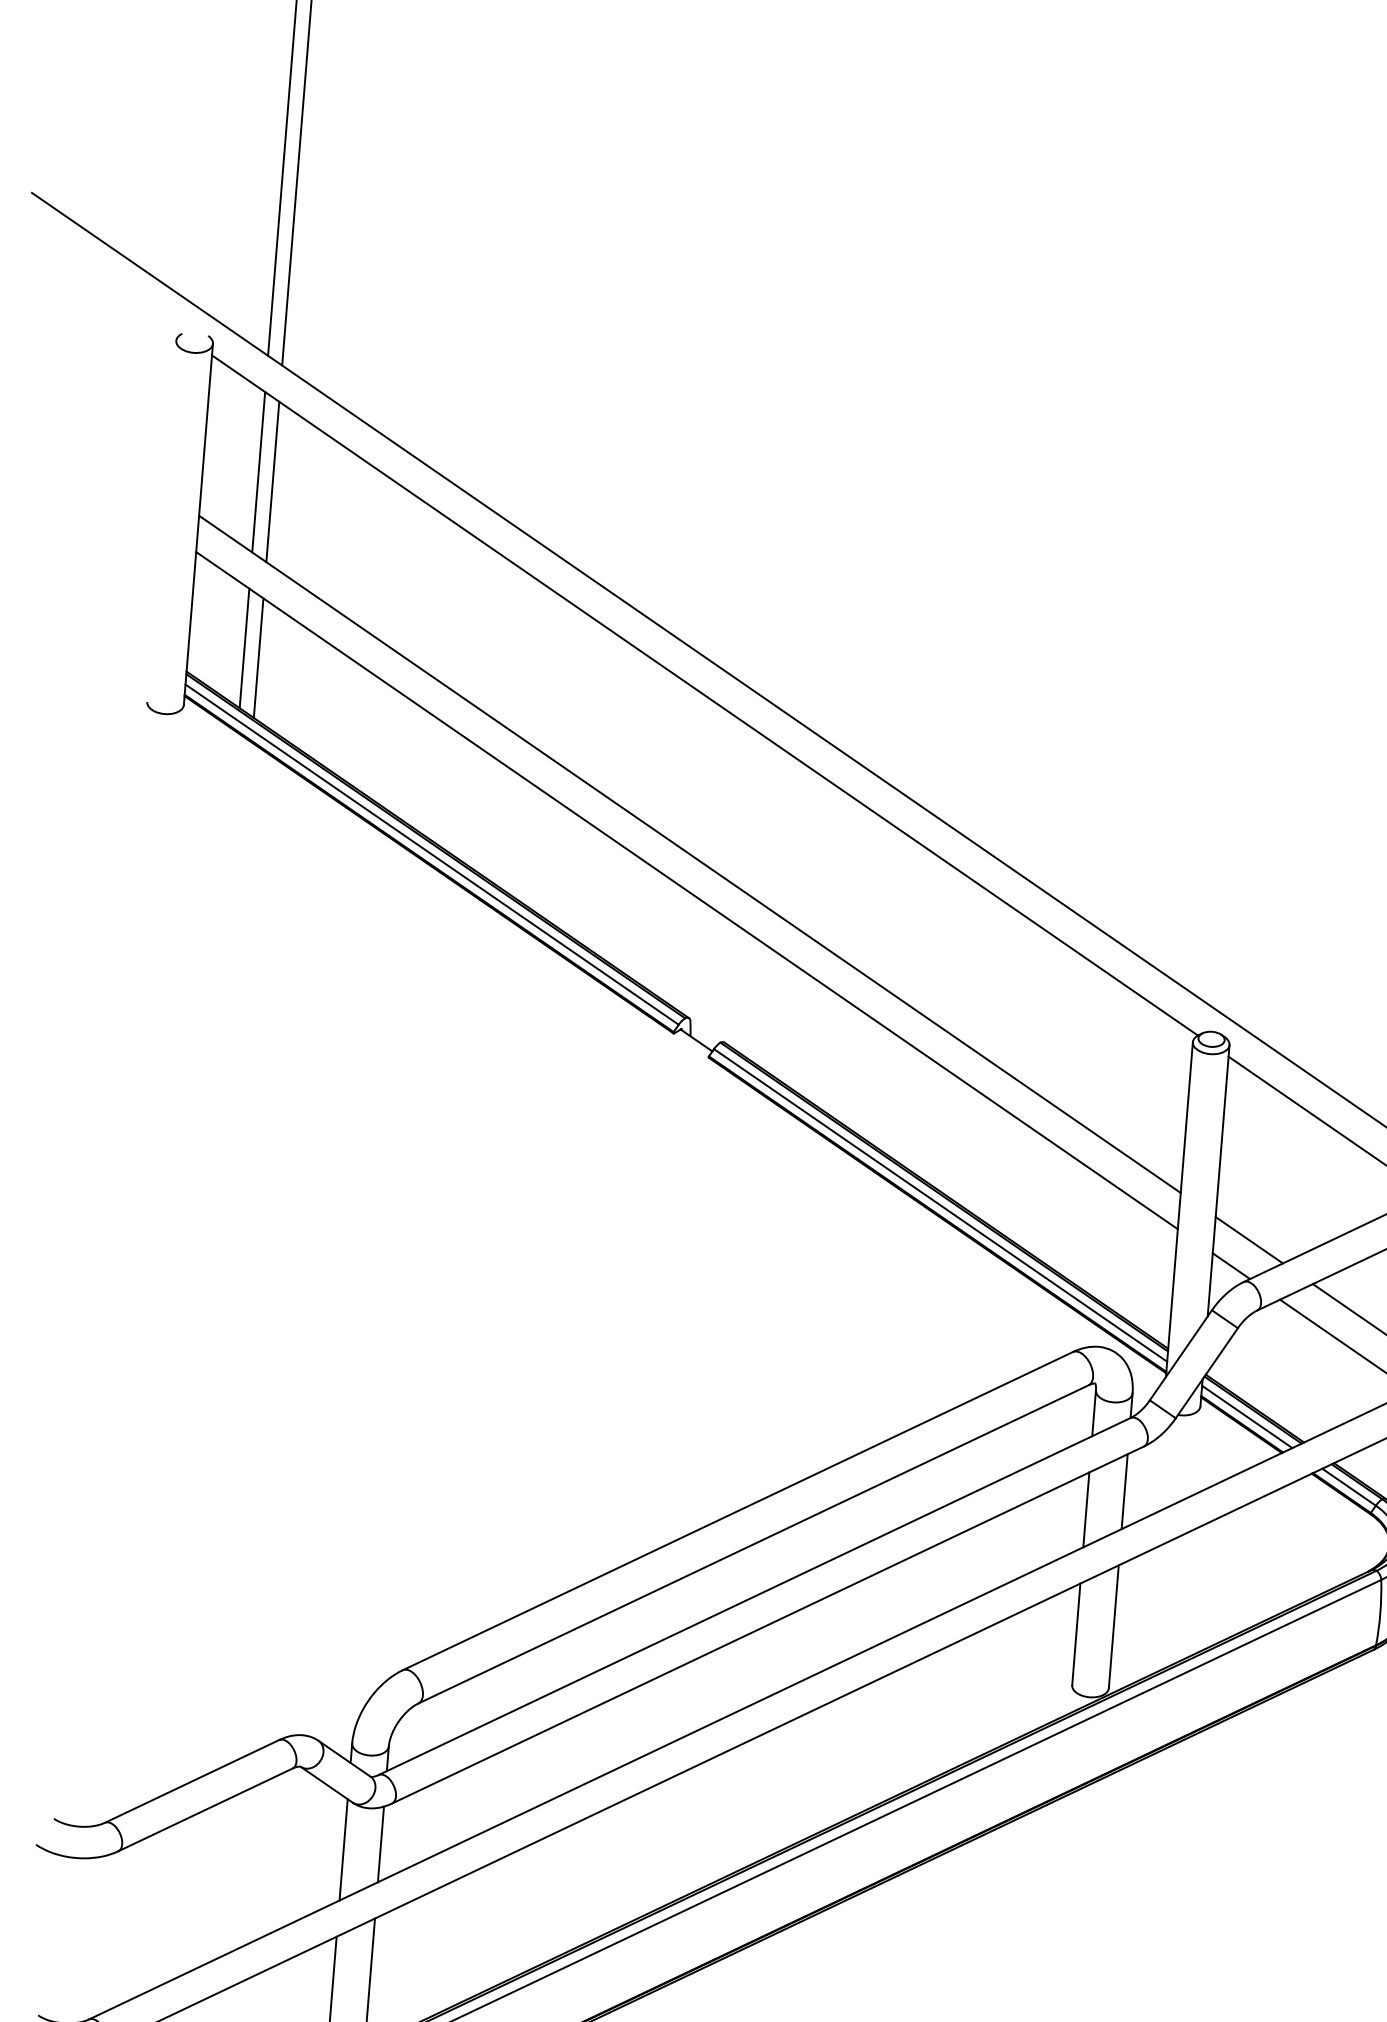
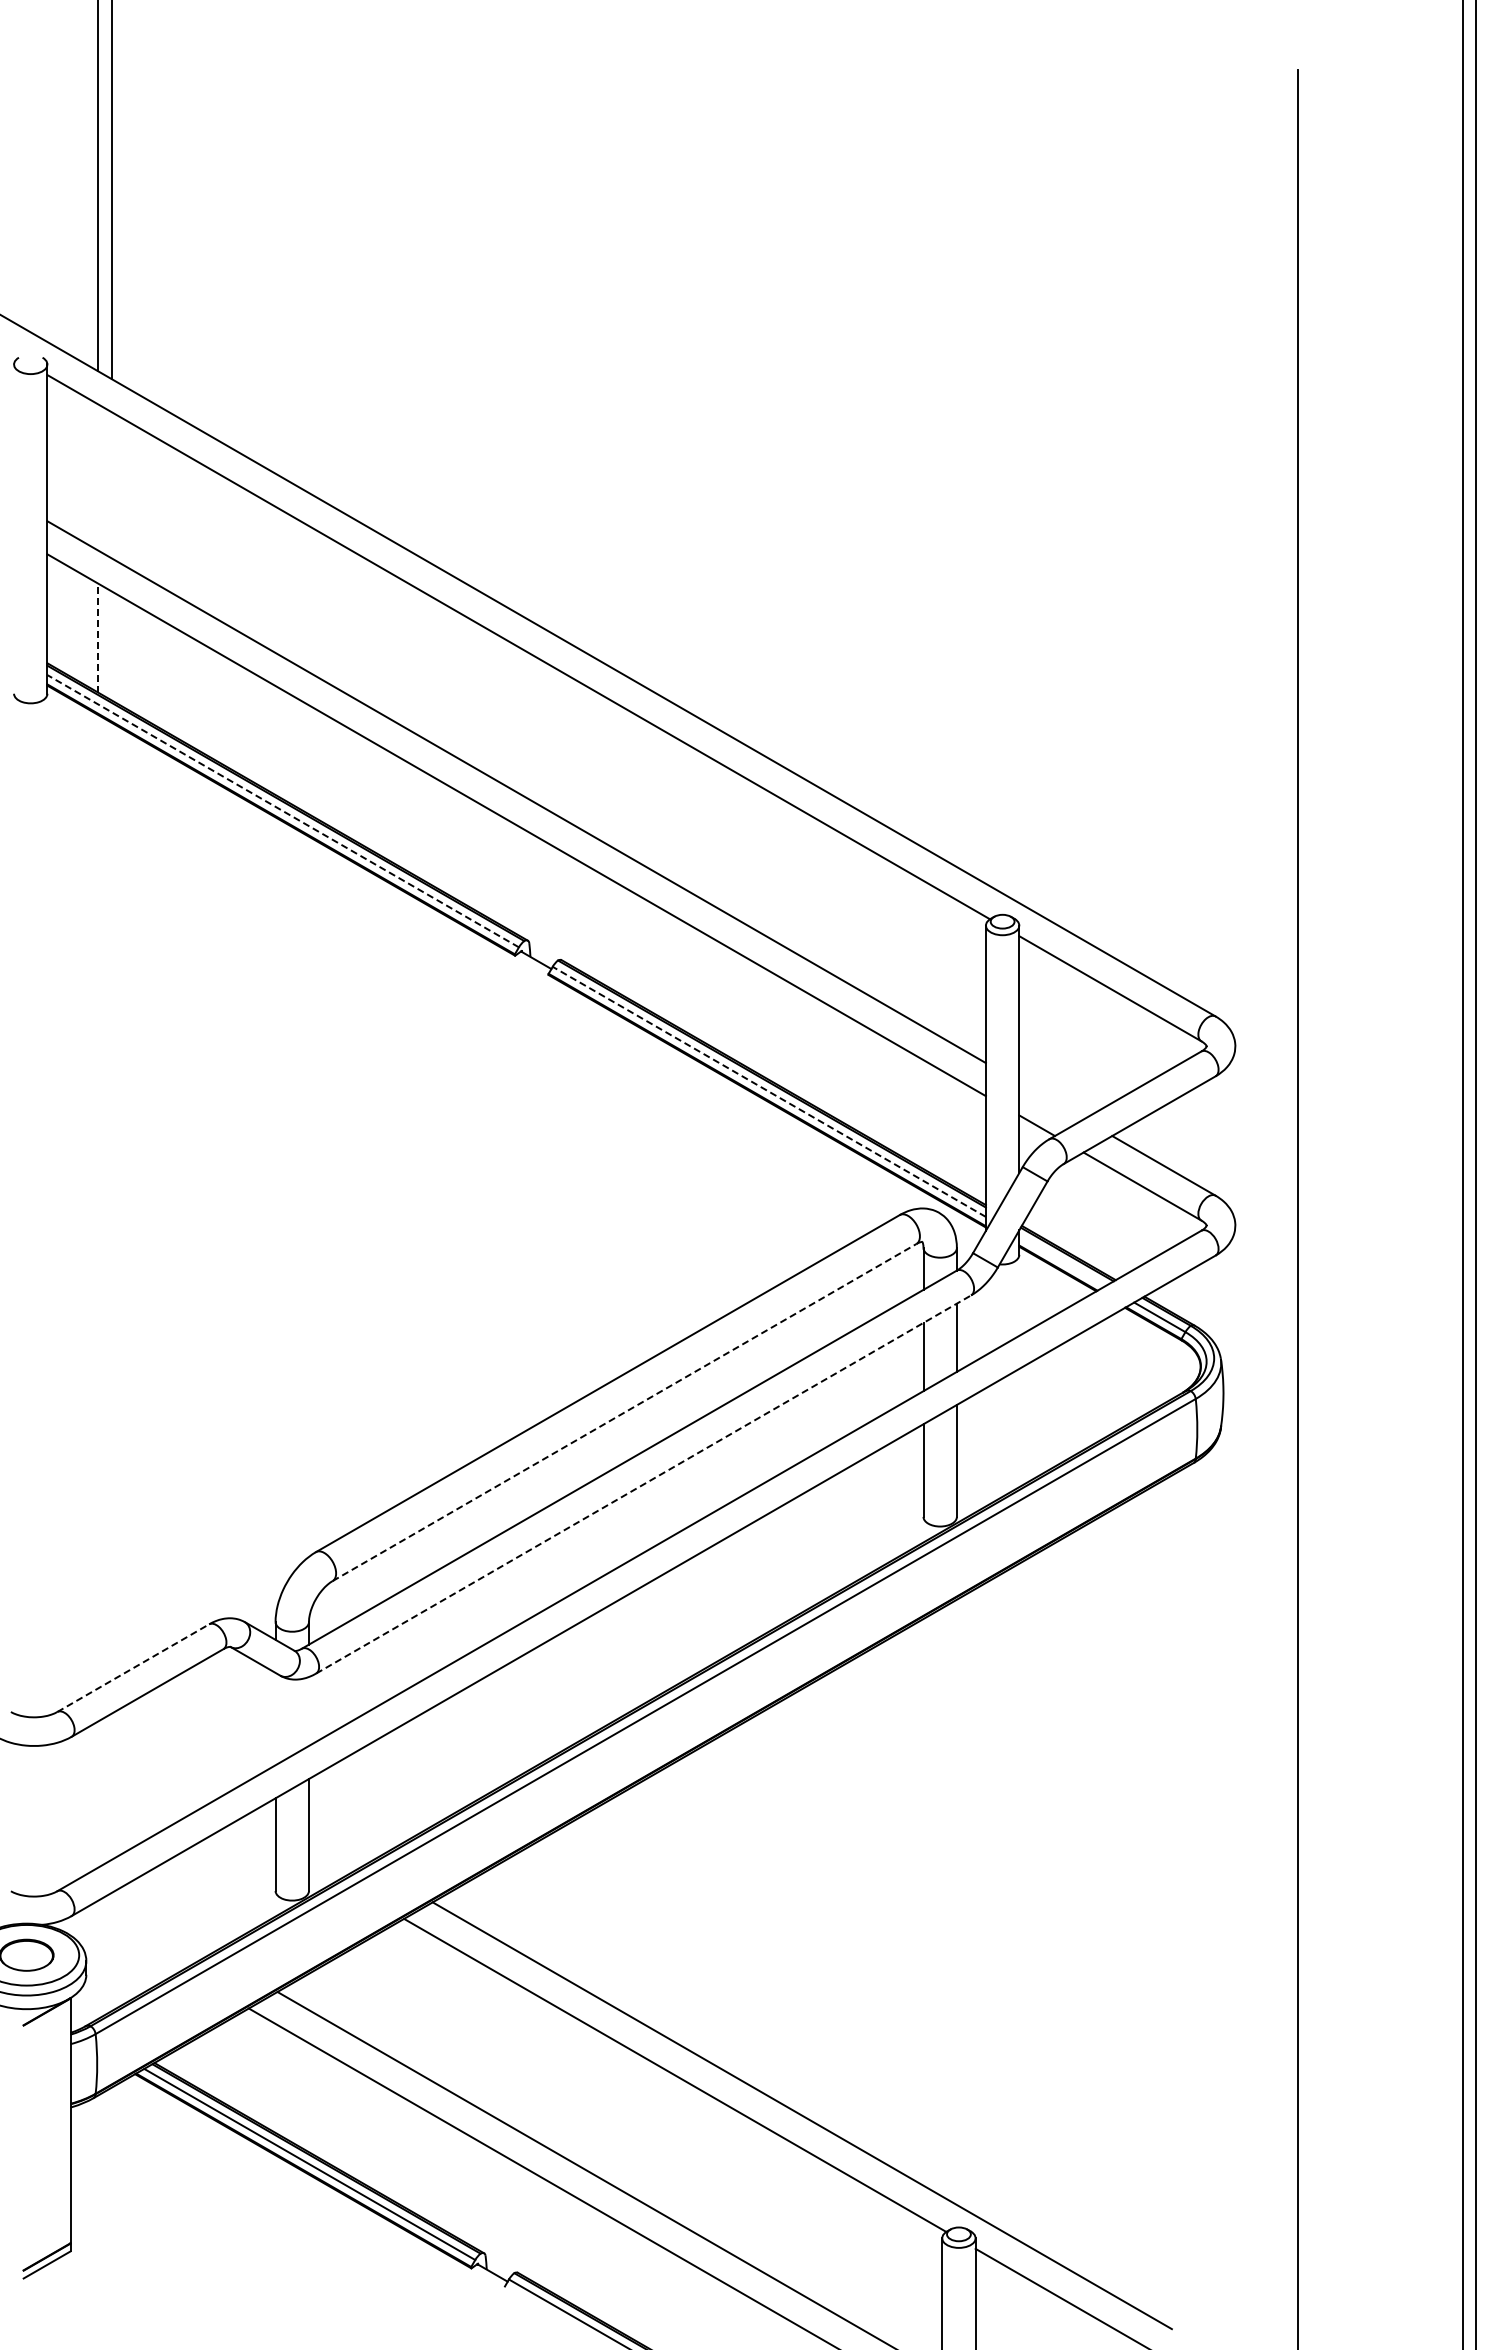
line: (258, 472) -> (98, 477), removed
line: (272, 482) -> (111, 485), removed
line: (244, 647) -> (98, 637), solid -> dashed
line: (258, 657) -> (111, 645), removed
line: (431, 853) -> (282, 810), solid -> dashed
line: (939, 1204) -> (768, 1091), solid -> dashed
line: (1249, 1239) -> (1051, 1100), removed
line: (1247, 1417) -> (1062, 1261), removed
line: (754, 1544) -> (625, 1412), solid -> dashed
line: (769, 1625) -> (644, 1484), solid -> dashed
line: (192, 1781) -> (133, 1668), solid -> dashed
line: (380, 1844) -> (308, 1711), removed
line: (343, 1849) -> (275, 1718), removed

